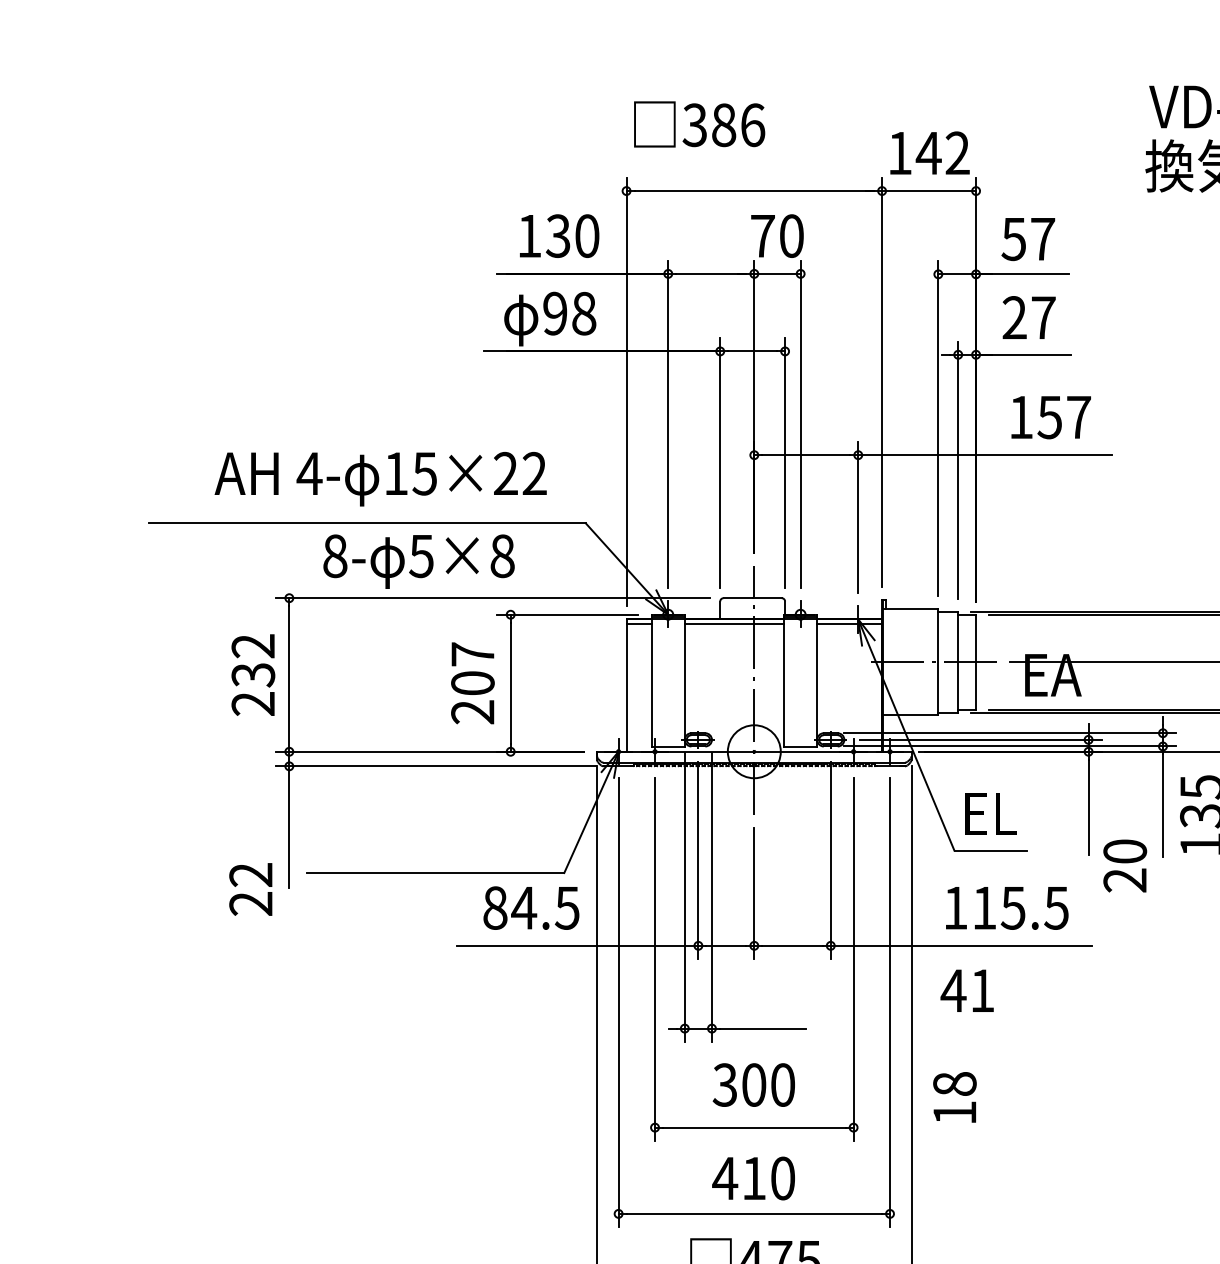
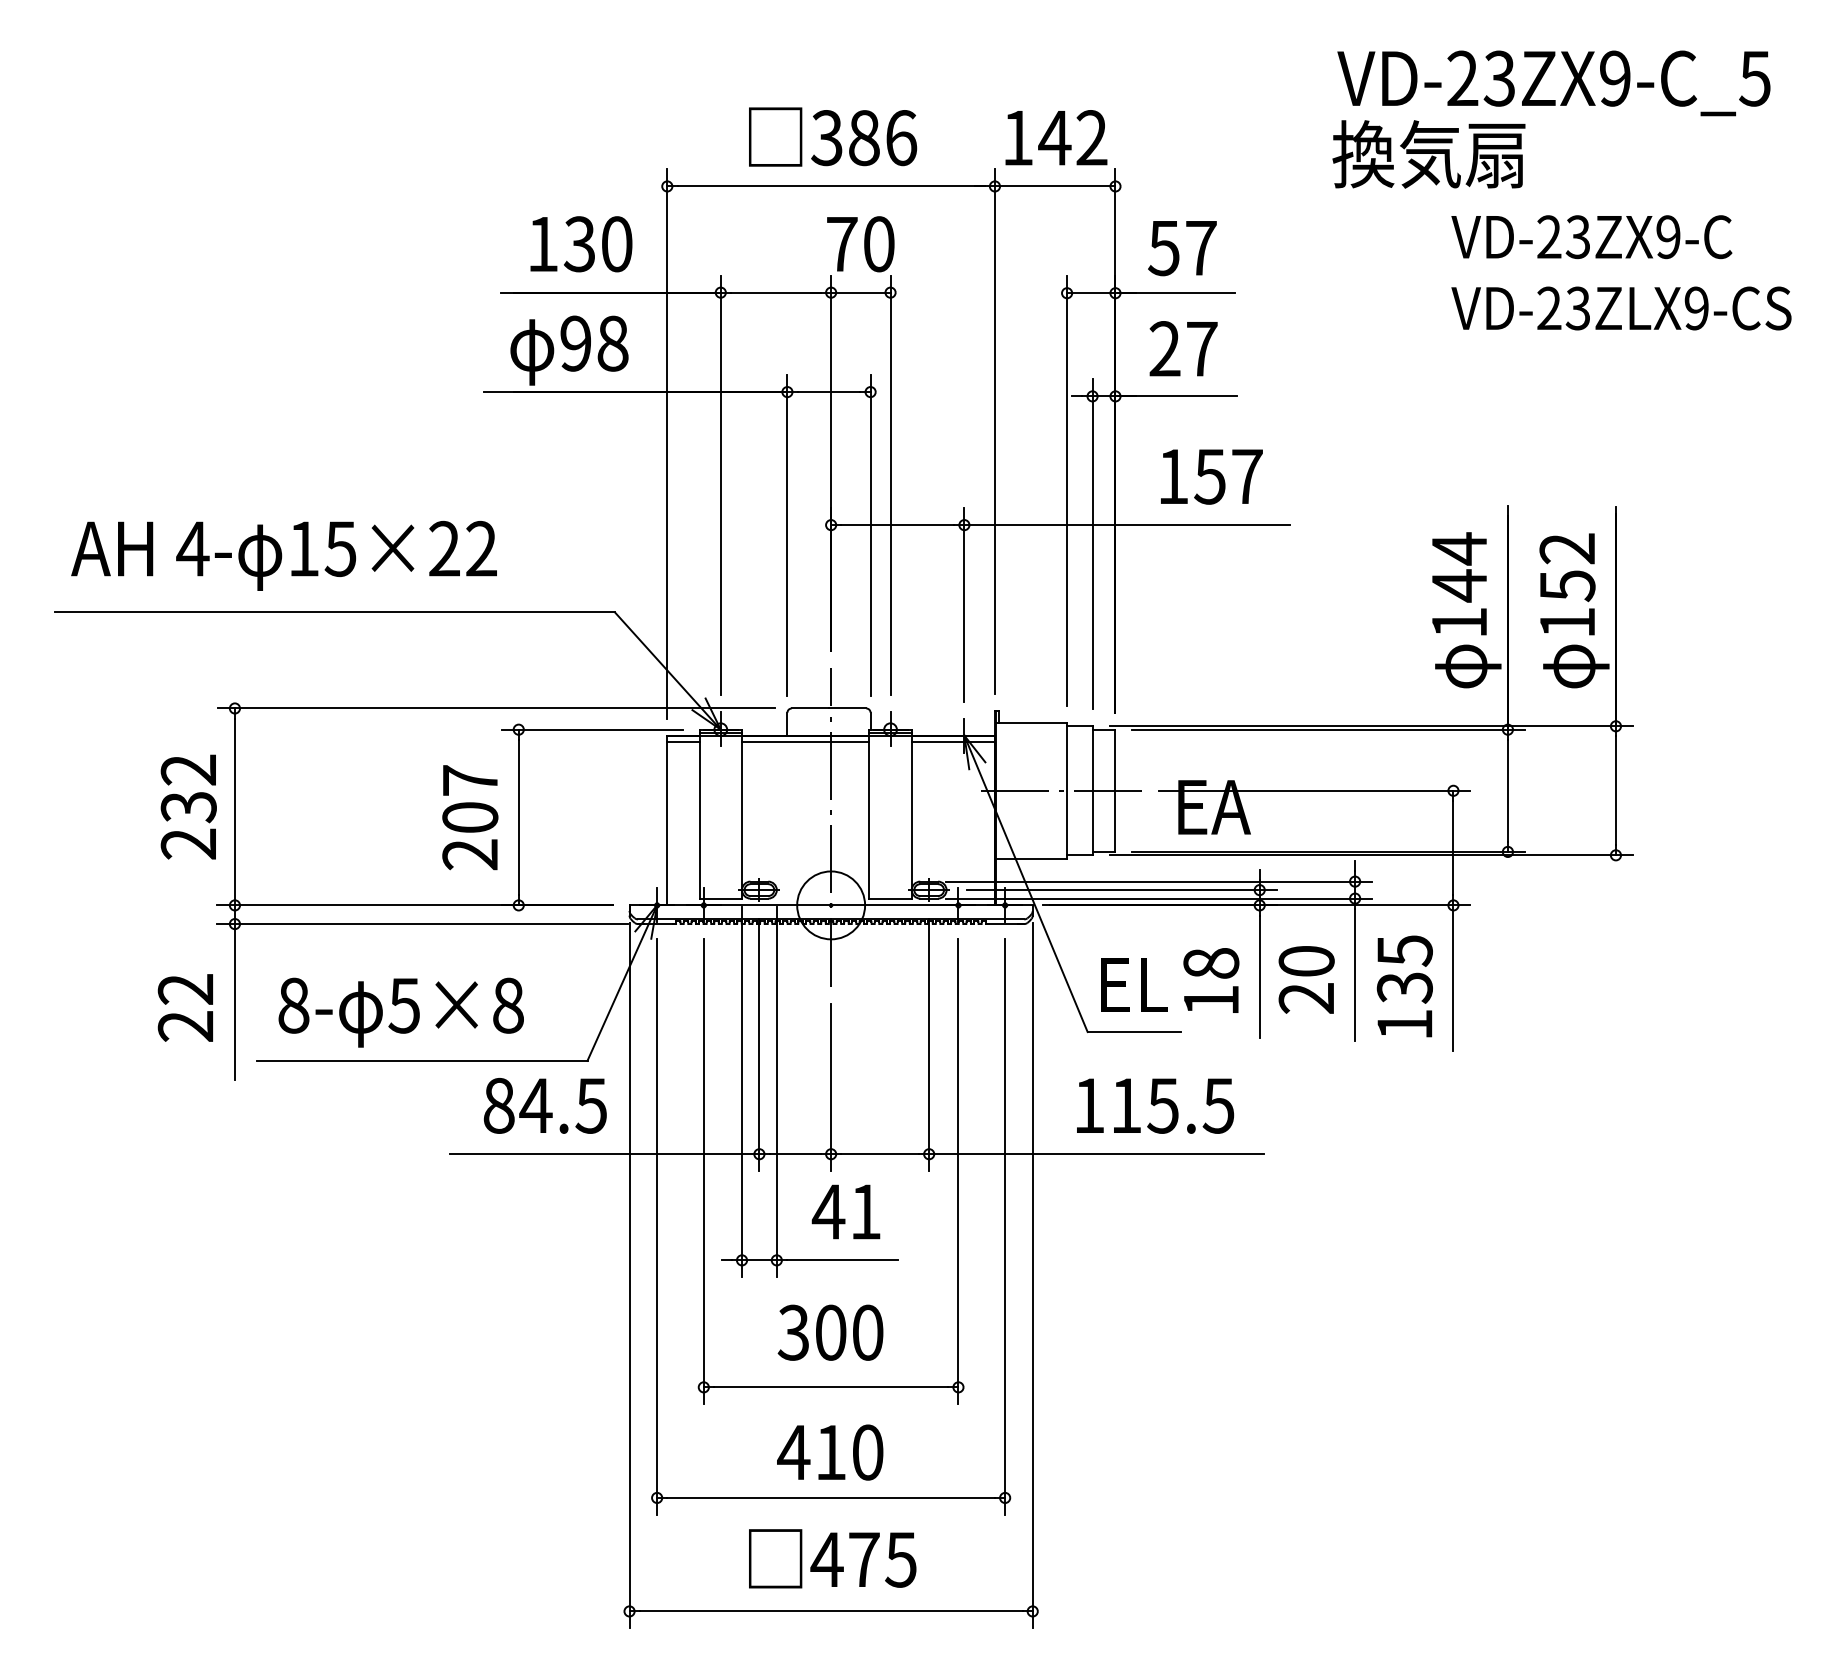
text: (700, 124) -> (833, 136), moved
text: (380, 478) -> (283, 555), moved
text: (418, 561) -> (400, 1012), moved
text: (1125, 865) -> (1306, 979), moved
text: (250, 889) -> (184, 1007), moved
text: (966, 990) -> (845, 1211), moved
text: (955, 1097) -> (1211, 980), moved

